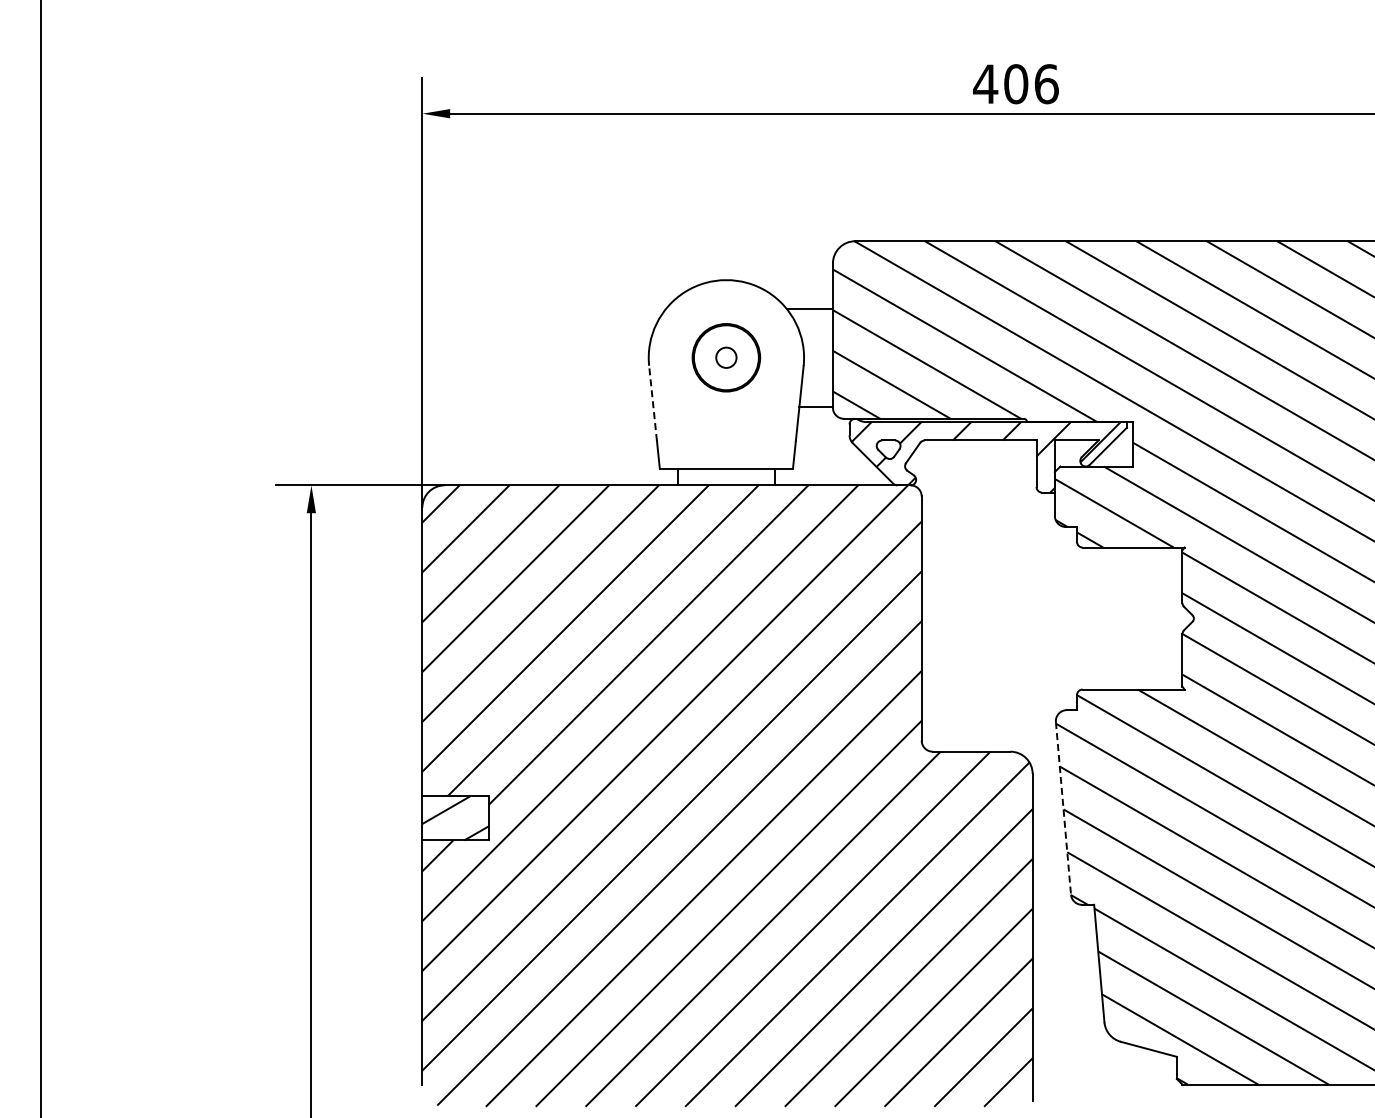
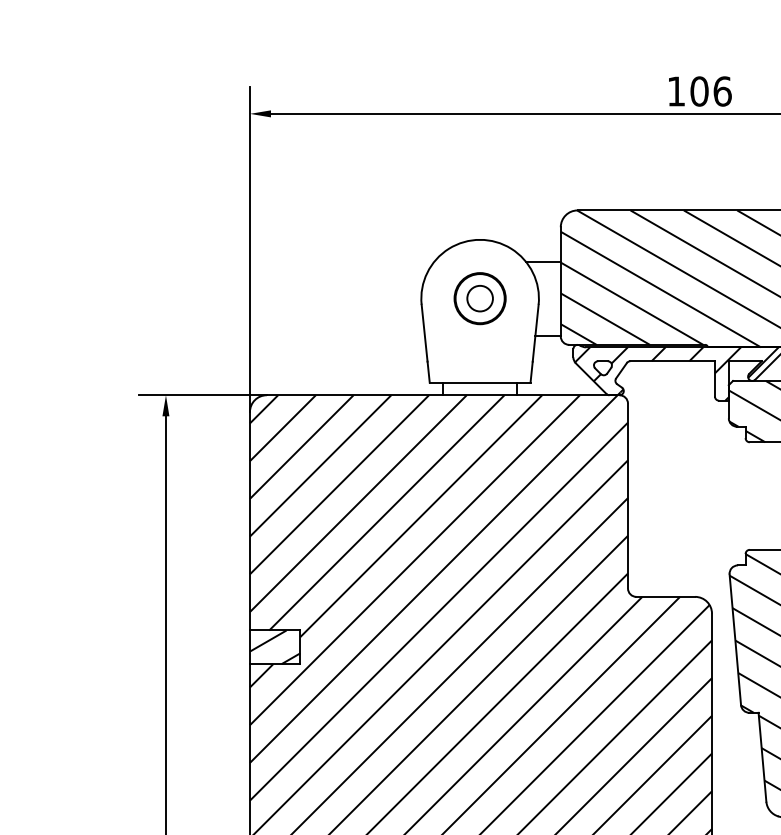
text: (985, 83) -> (676, 90), 406 -> 106
circle: (726, 357) -> (480, 298), size x1.67
line: (653, 403) -> (424, 333), dashed -> solid
line: (1063, 808) -> (735, 639), dashed -> solid

